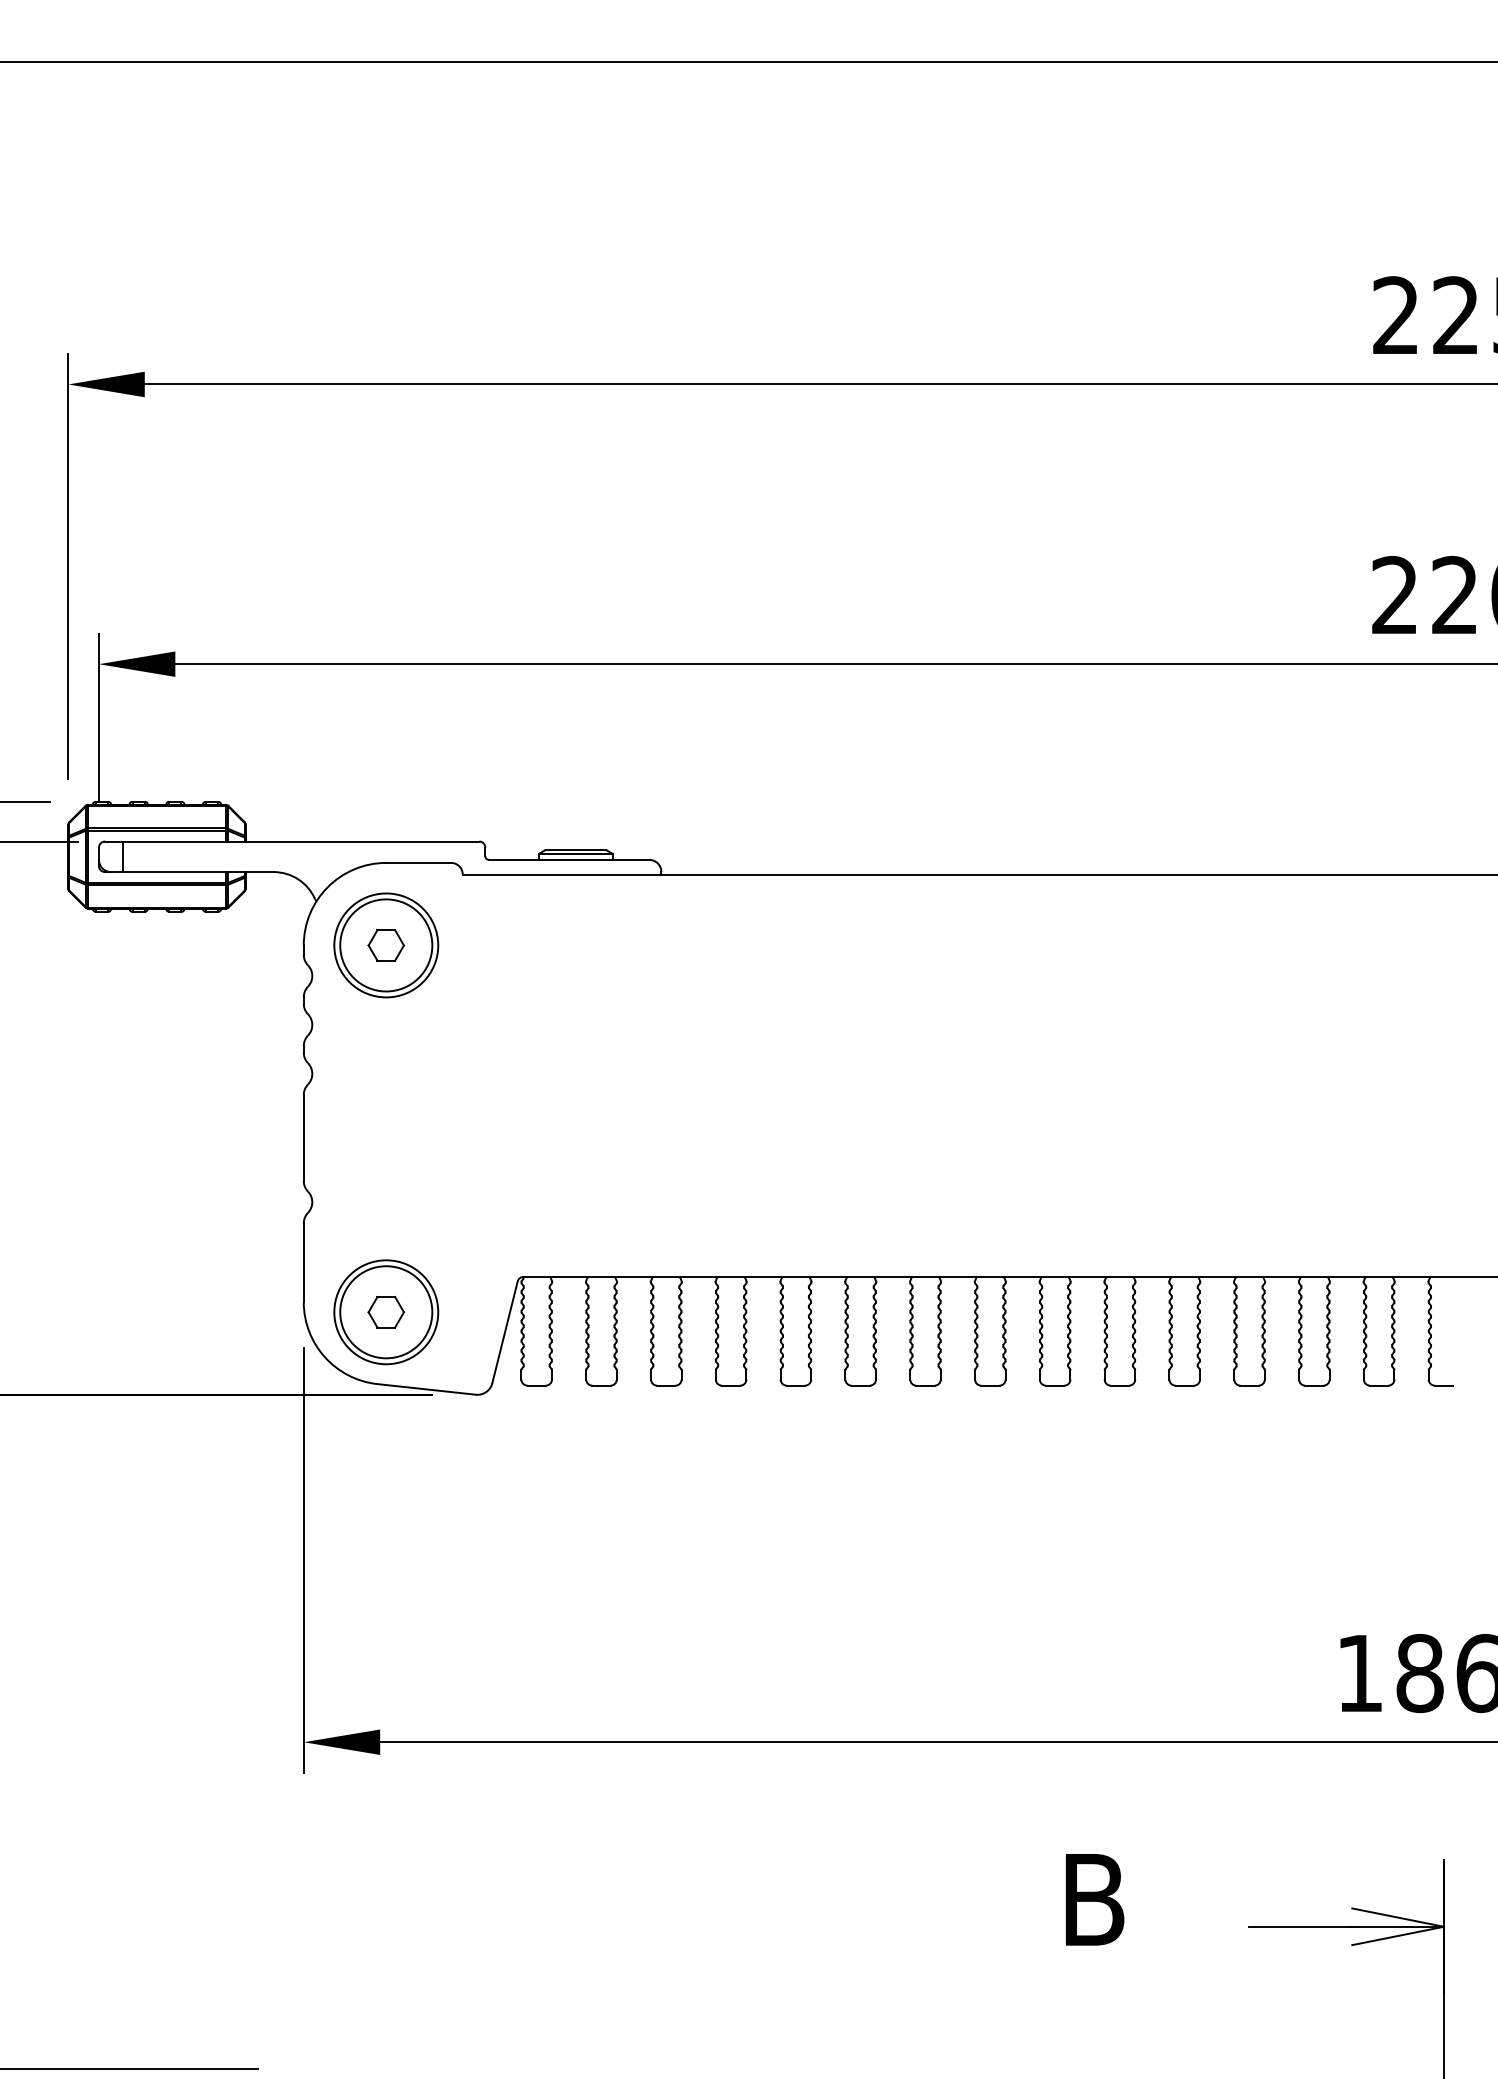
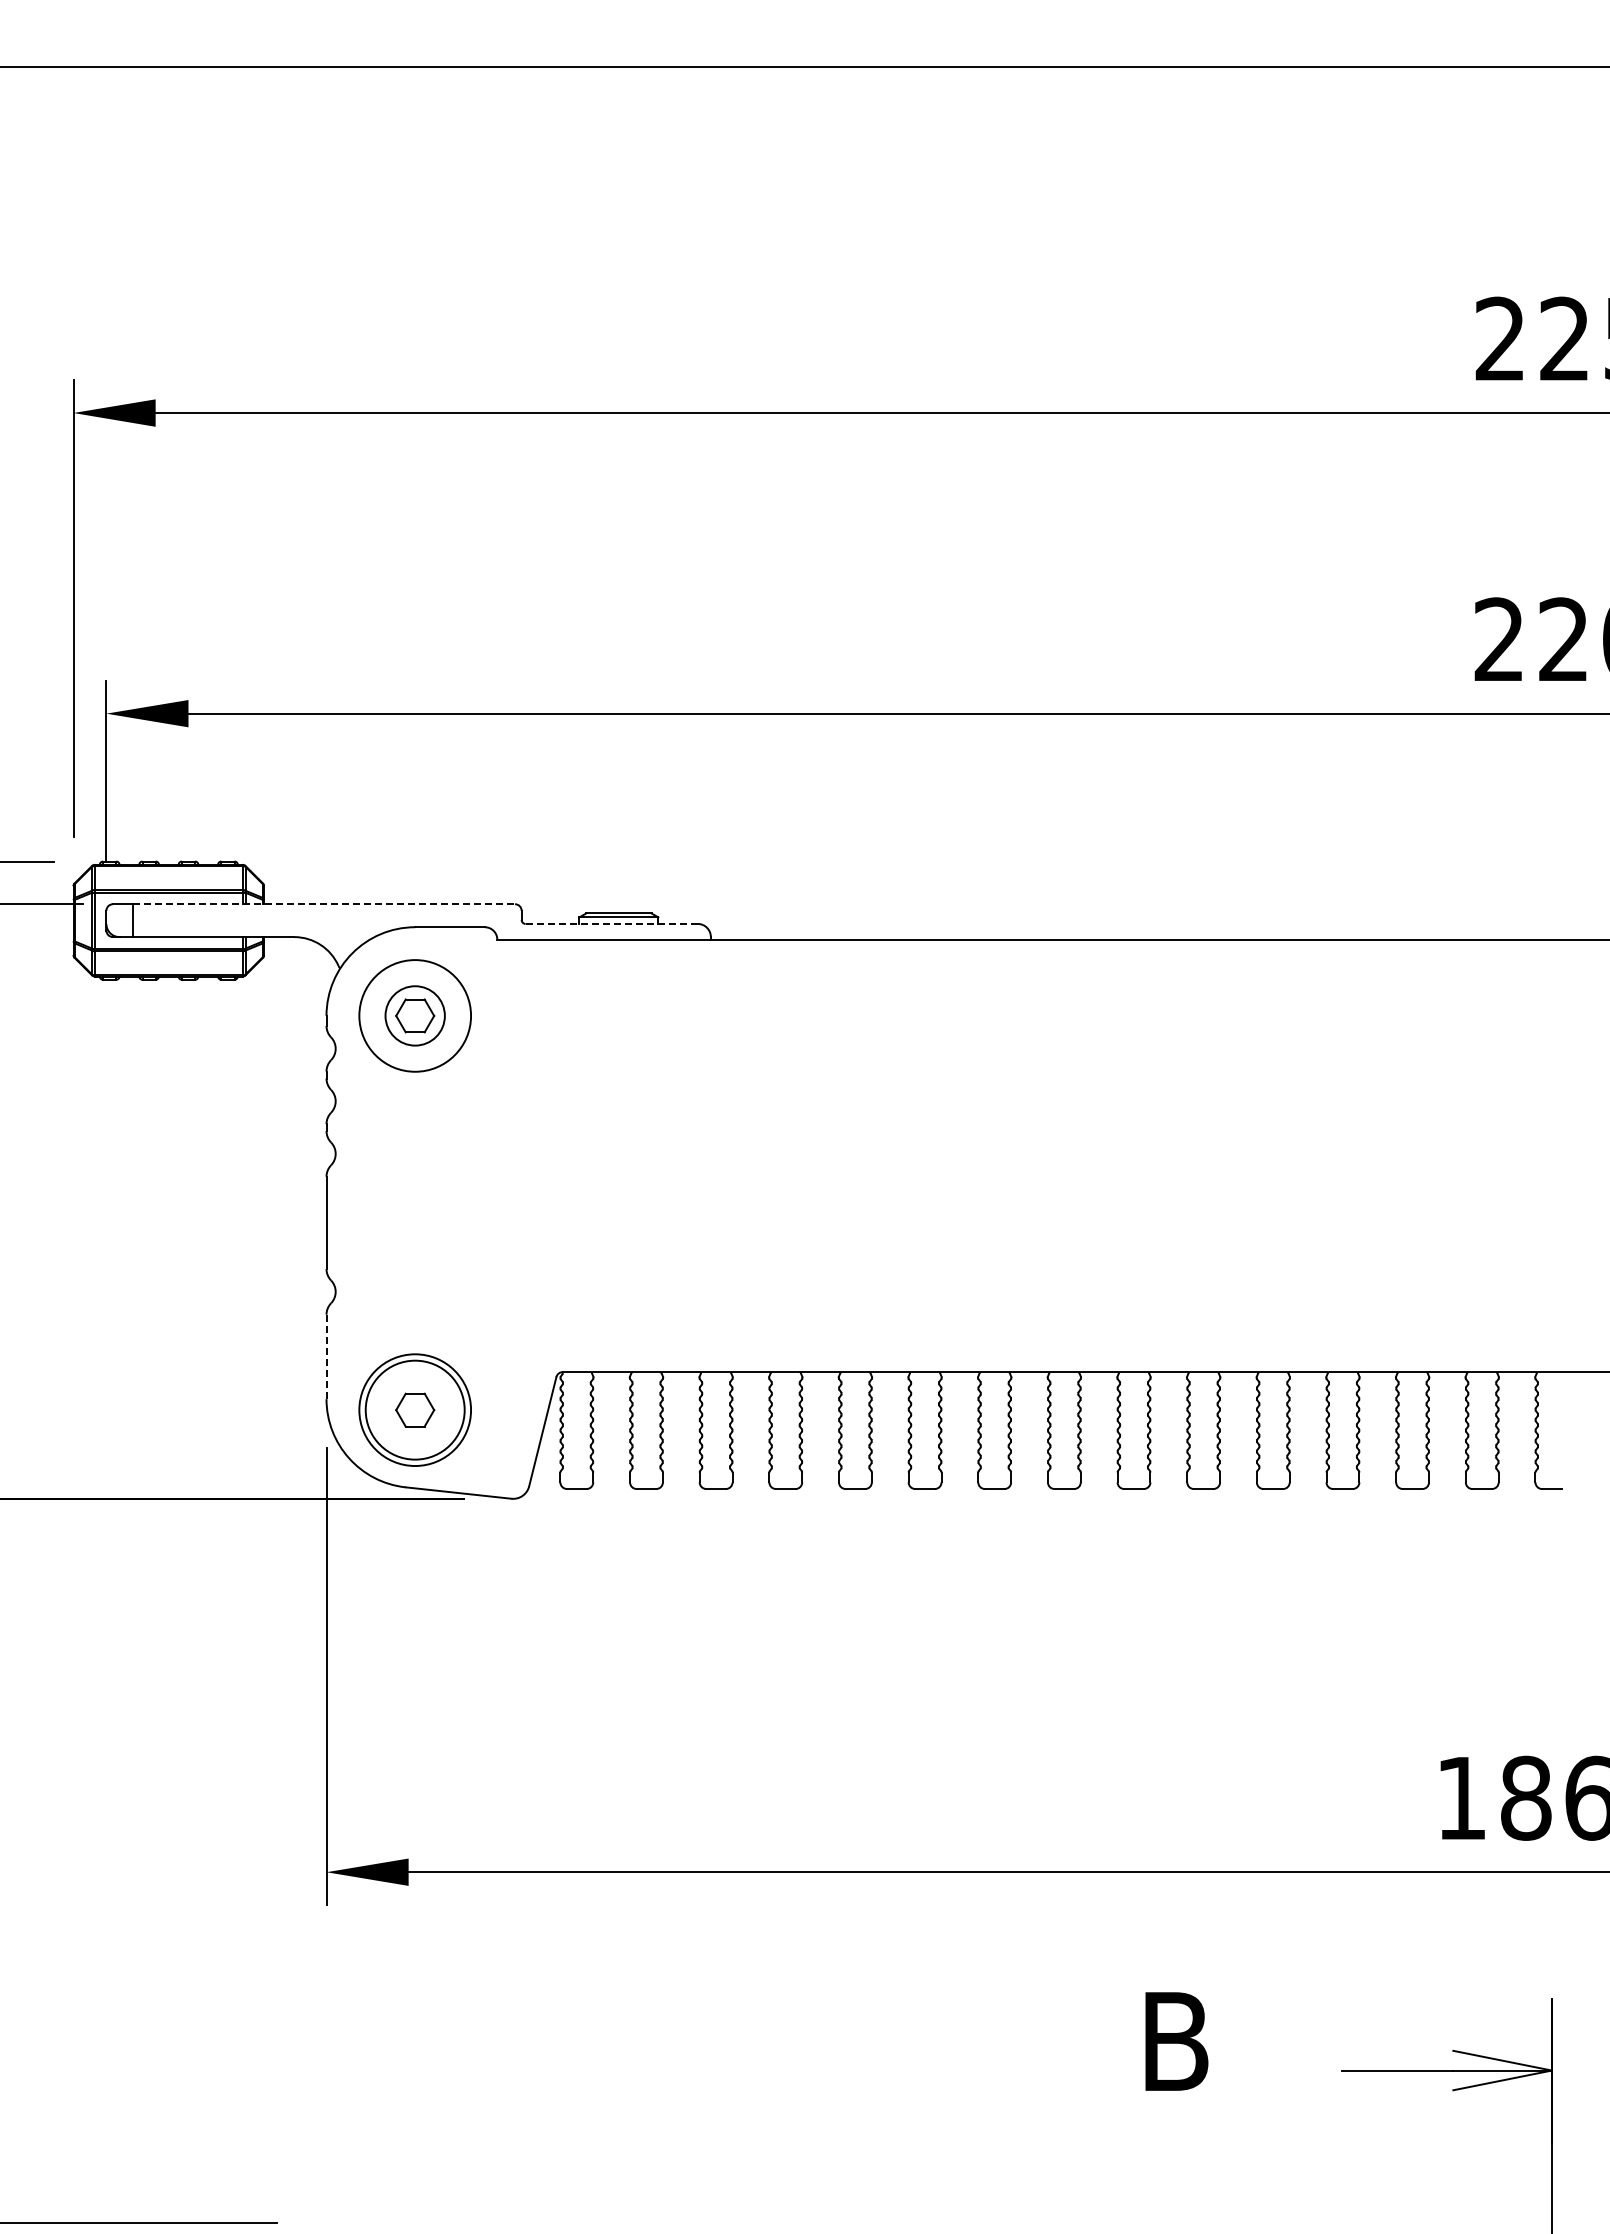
line: (301, 841) -> (324, 904), solid -> dashed
line: (569, 859) -> (612, 923), solid -> dashed
circle: (385, 945) -> (414, 1015), size x0.6
line: (303, 1263) -> (326, 1357), solid -> dashed

